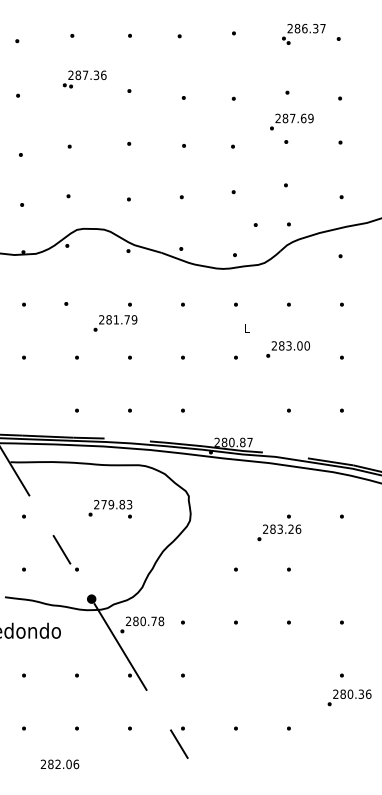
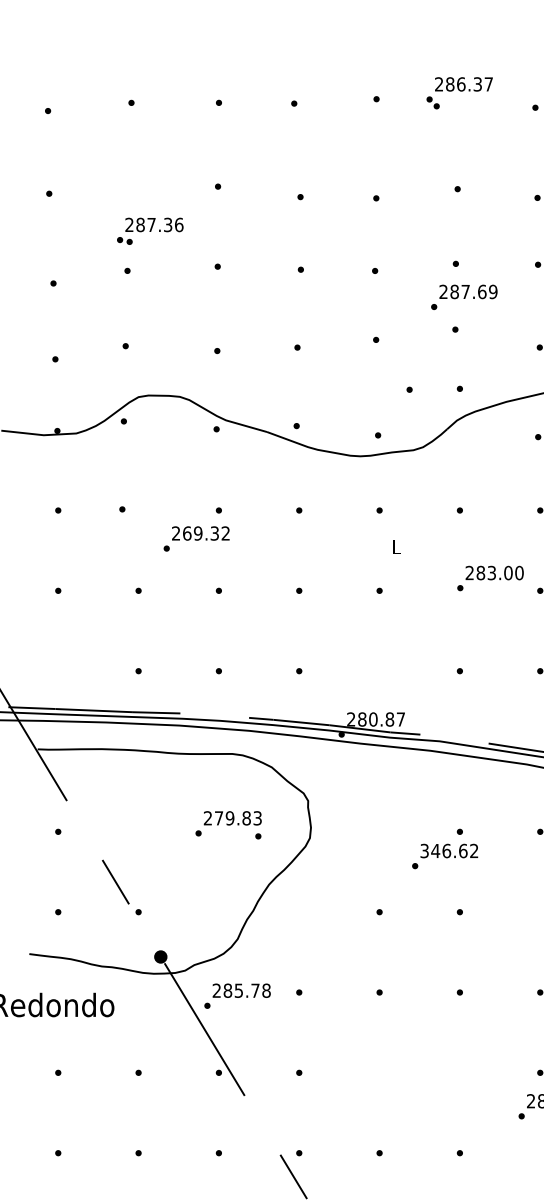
text: (303, 33) -> (459, 91), moved
text: (84, 79) -> (149, 231), moved
text: (291, 121) -> (463, 296), moved
text: (121, 319) -> (206, 532), 281.79 -> 269.32
text: (287, 349) -> (489, 578), moved
text: (110, 509) -> (228, 825), moved
text: (282, 528) -> (450, 849), 283.26 -> 346.62
text: (142, 621) -> (237, 990), 280.78 -> 285.78

